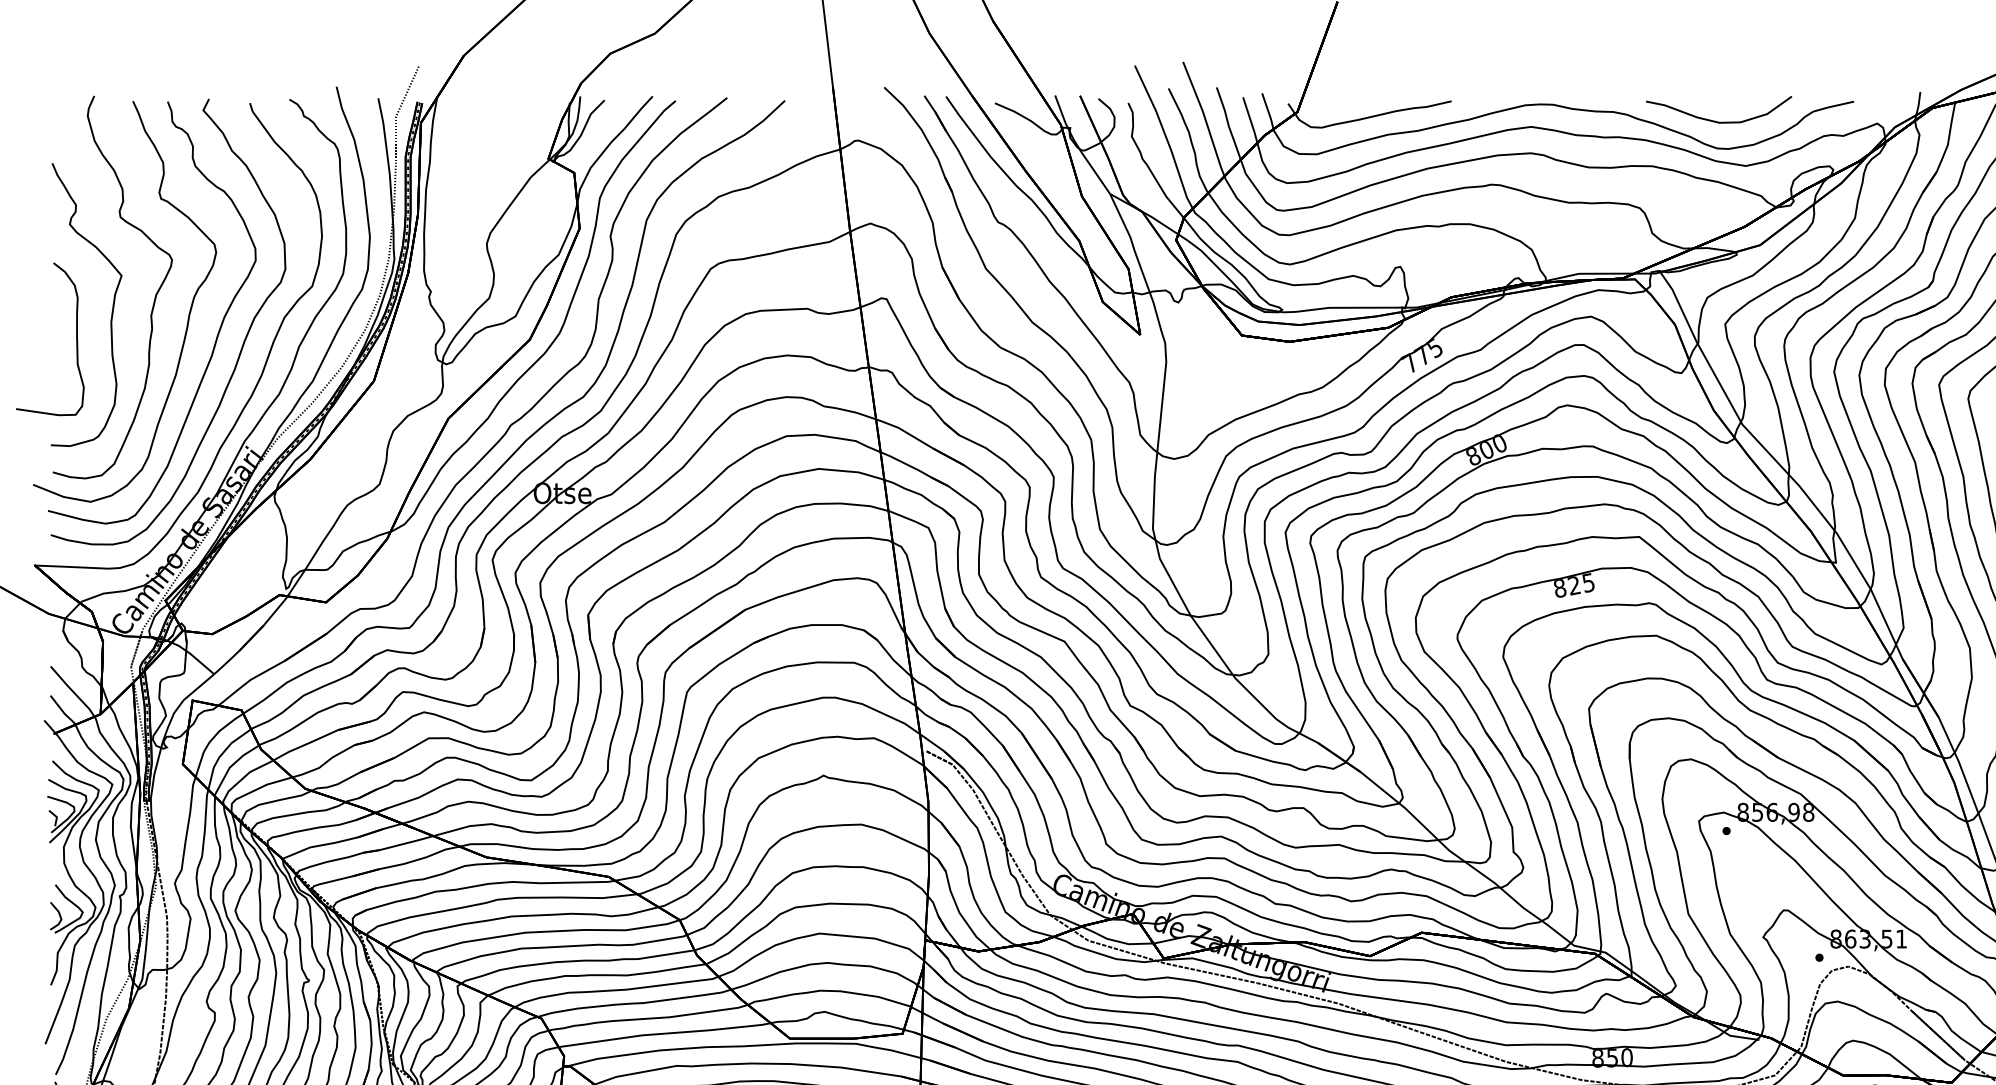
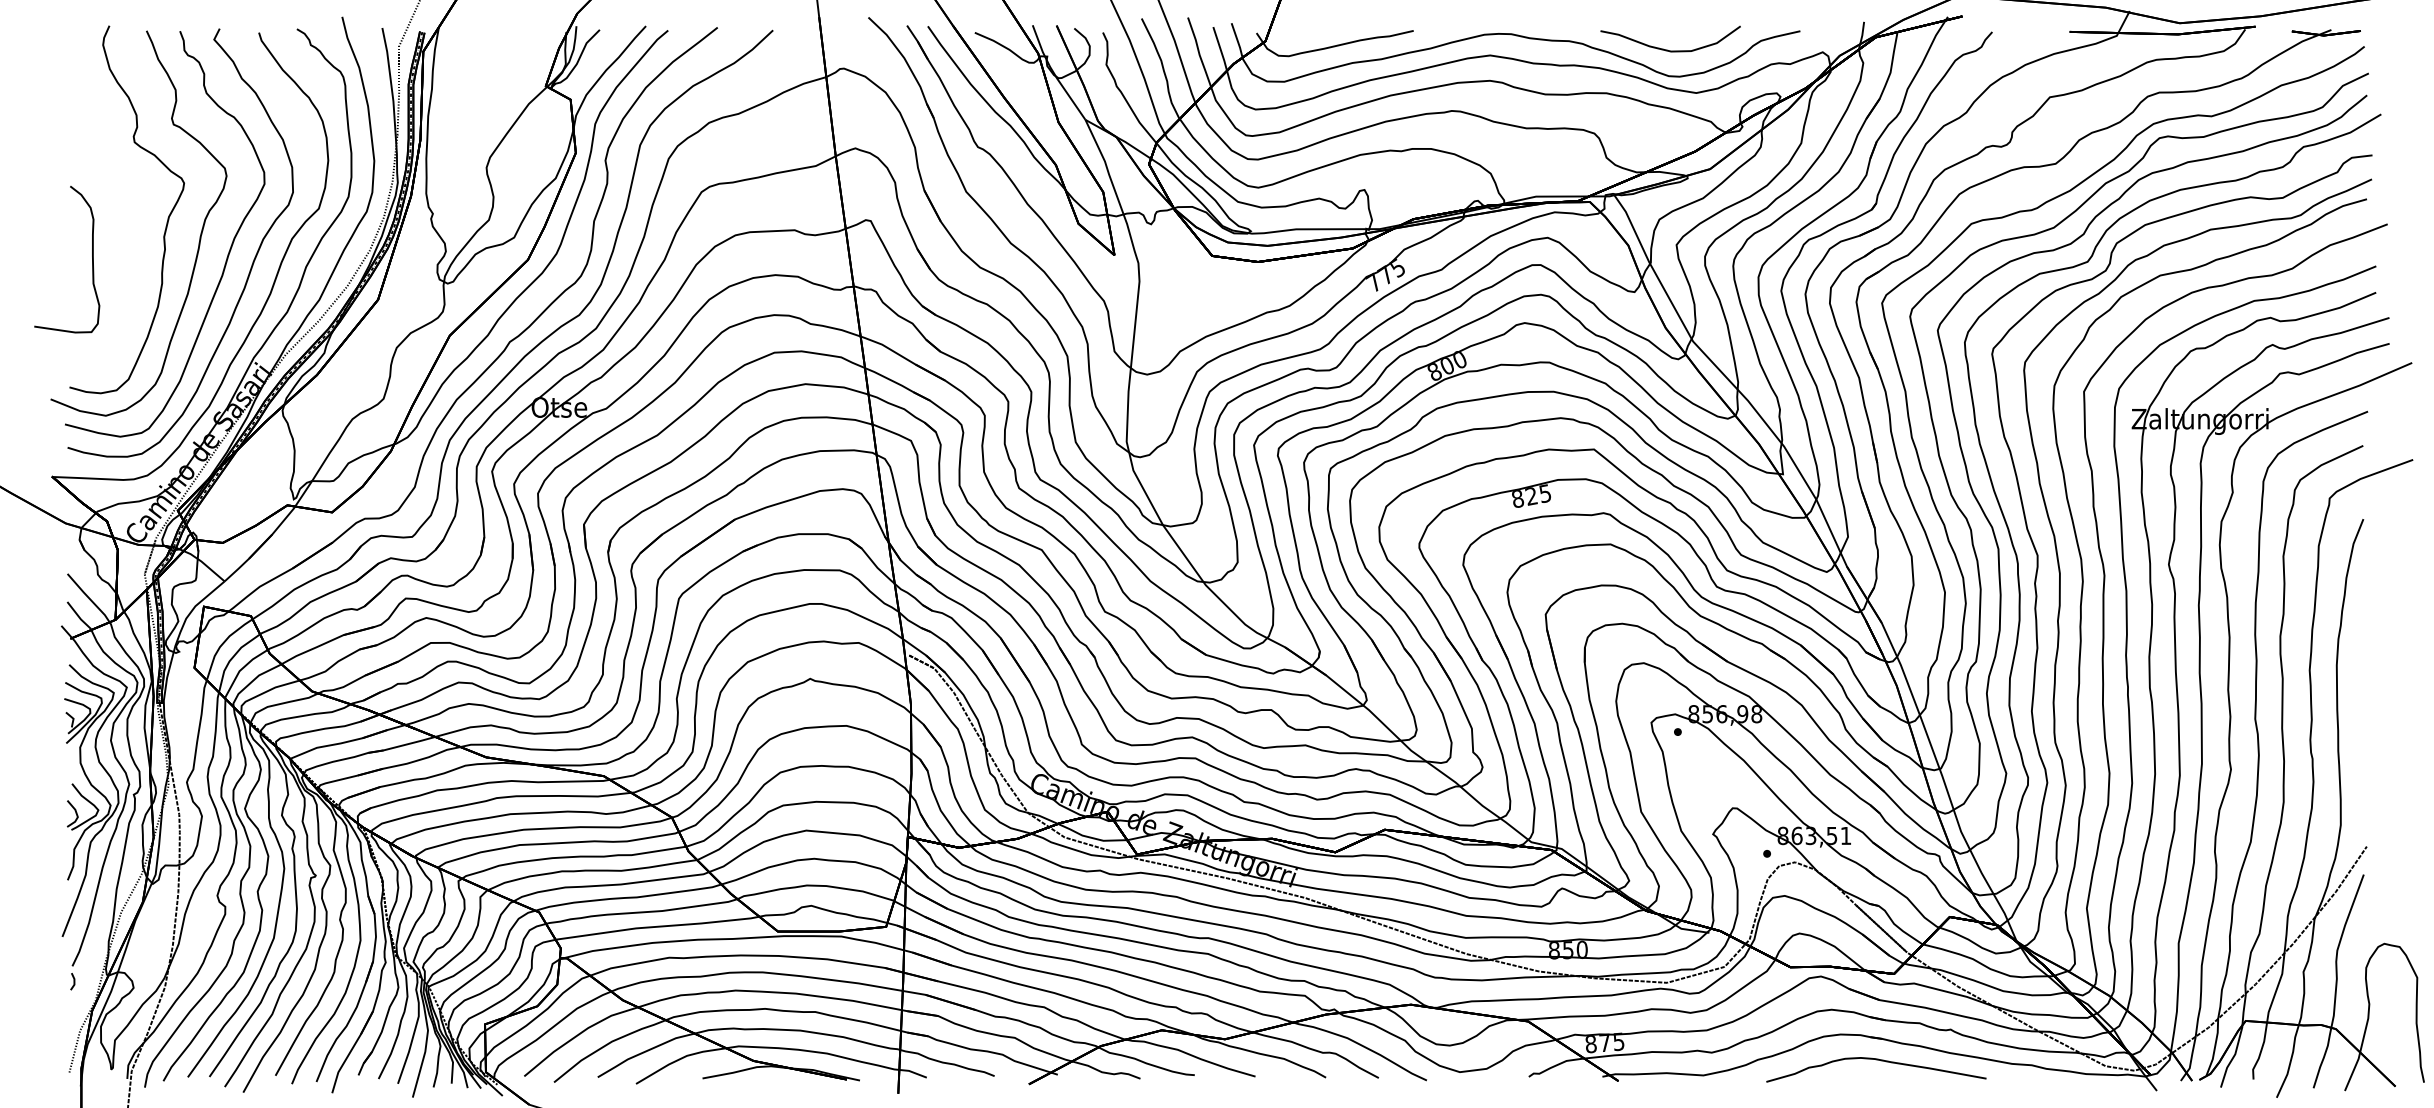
curve: (112, 306) -> (126, 228), removed

